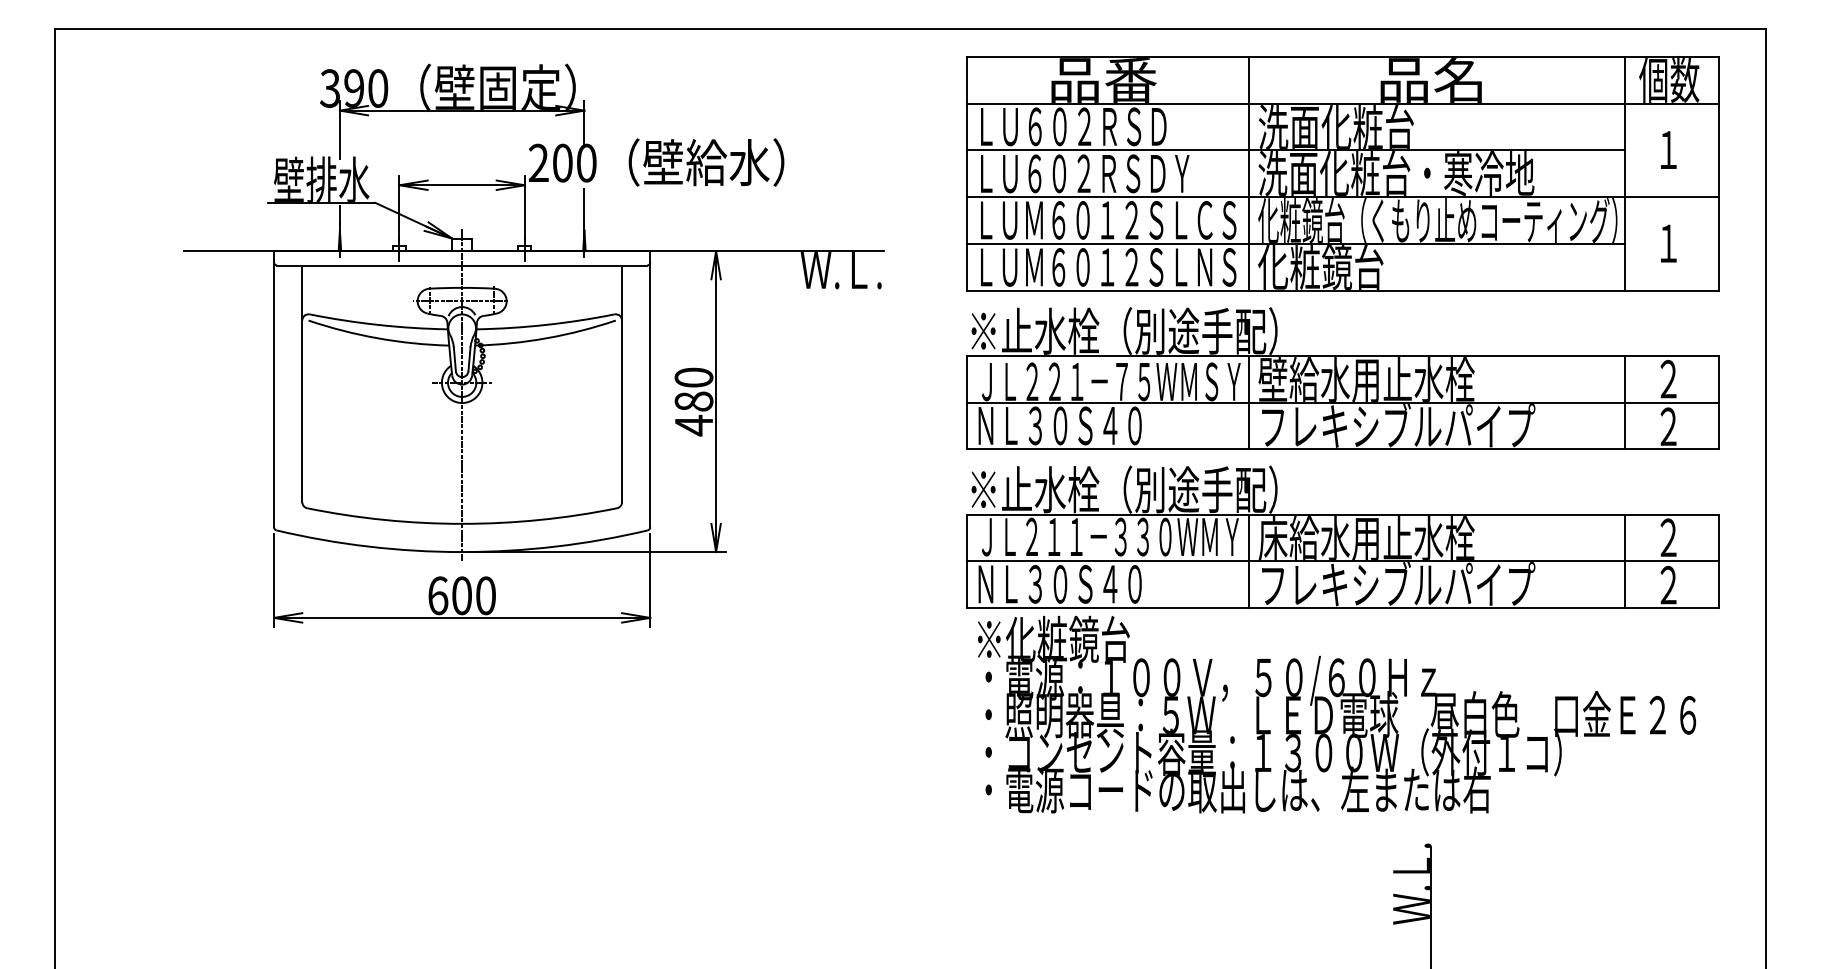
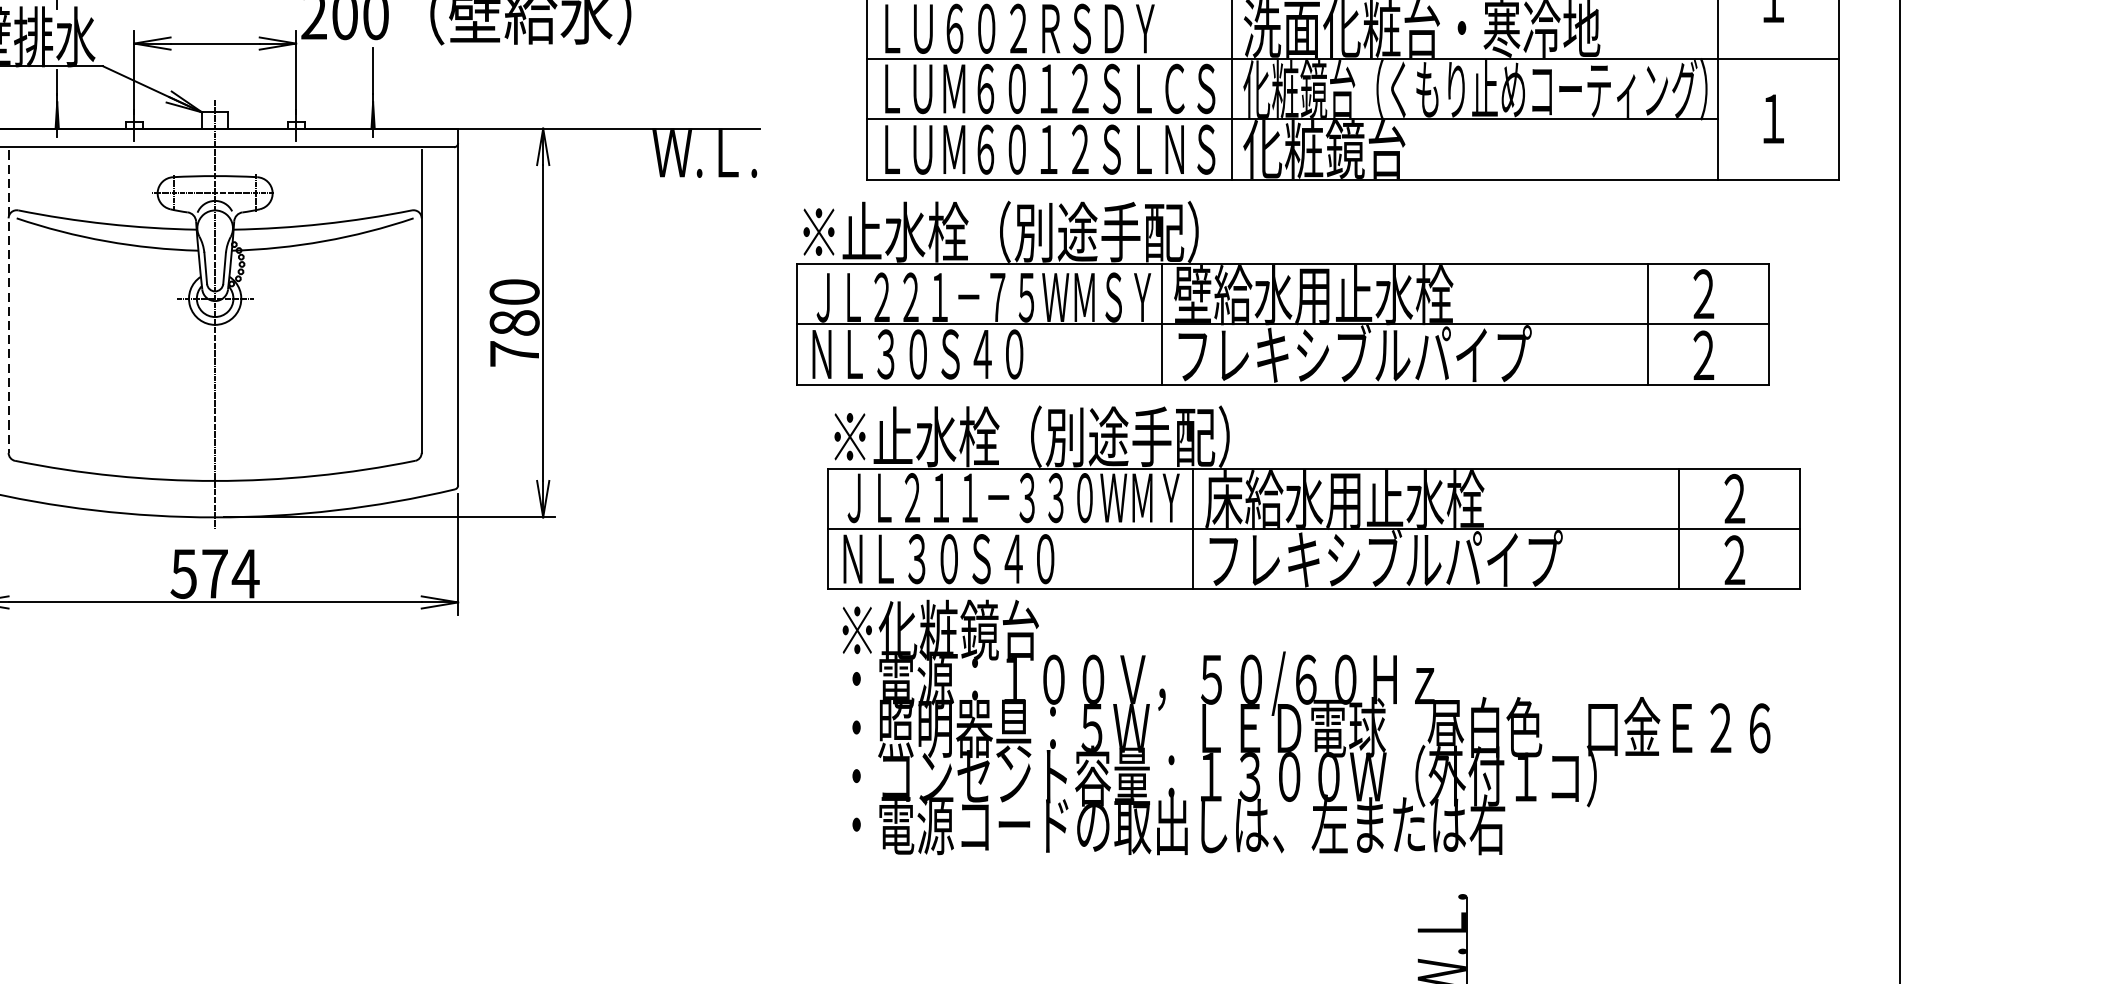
part: (1342, 378) -> (1282, 293), moved
line: (302, 385) -> (8, 302), solid -> dashed
text: (693, 425) -> (513, 353), 480 -> 780
text: (461, 595) -> (214, 573), 600 -> 574
part: (1340, 658) -> (1311, 654), moved

